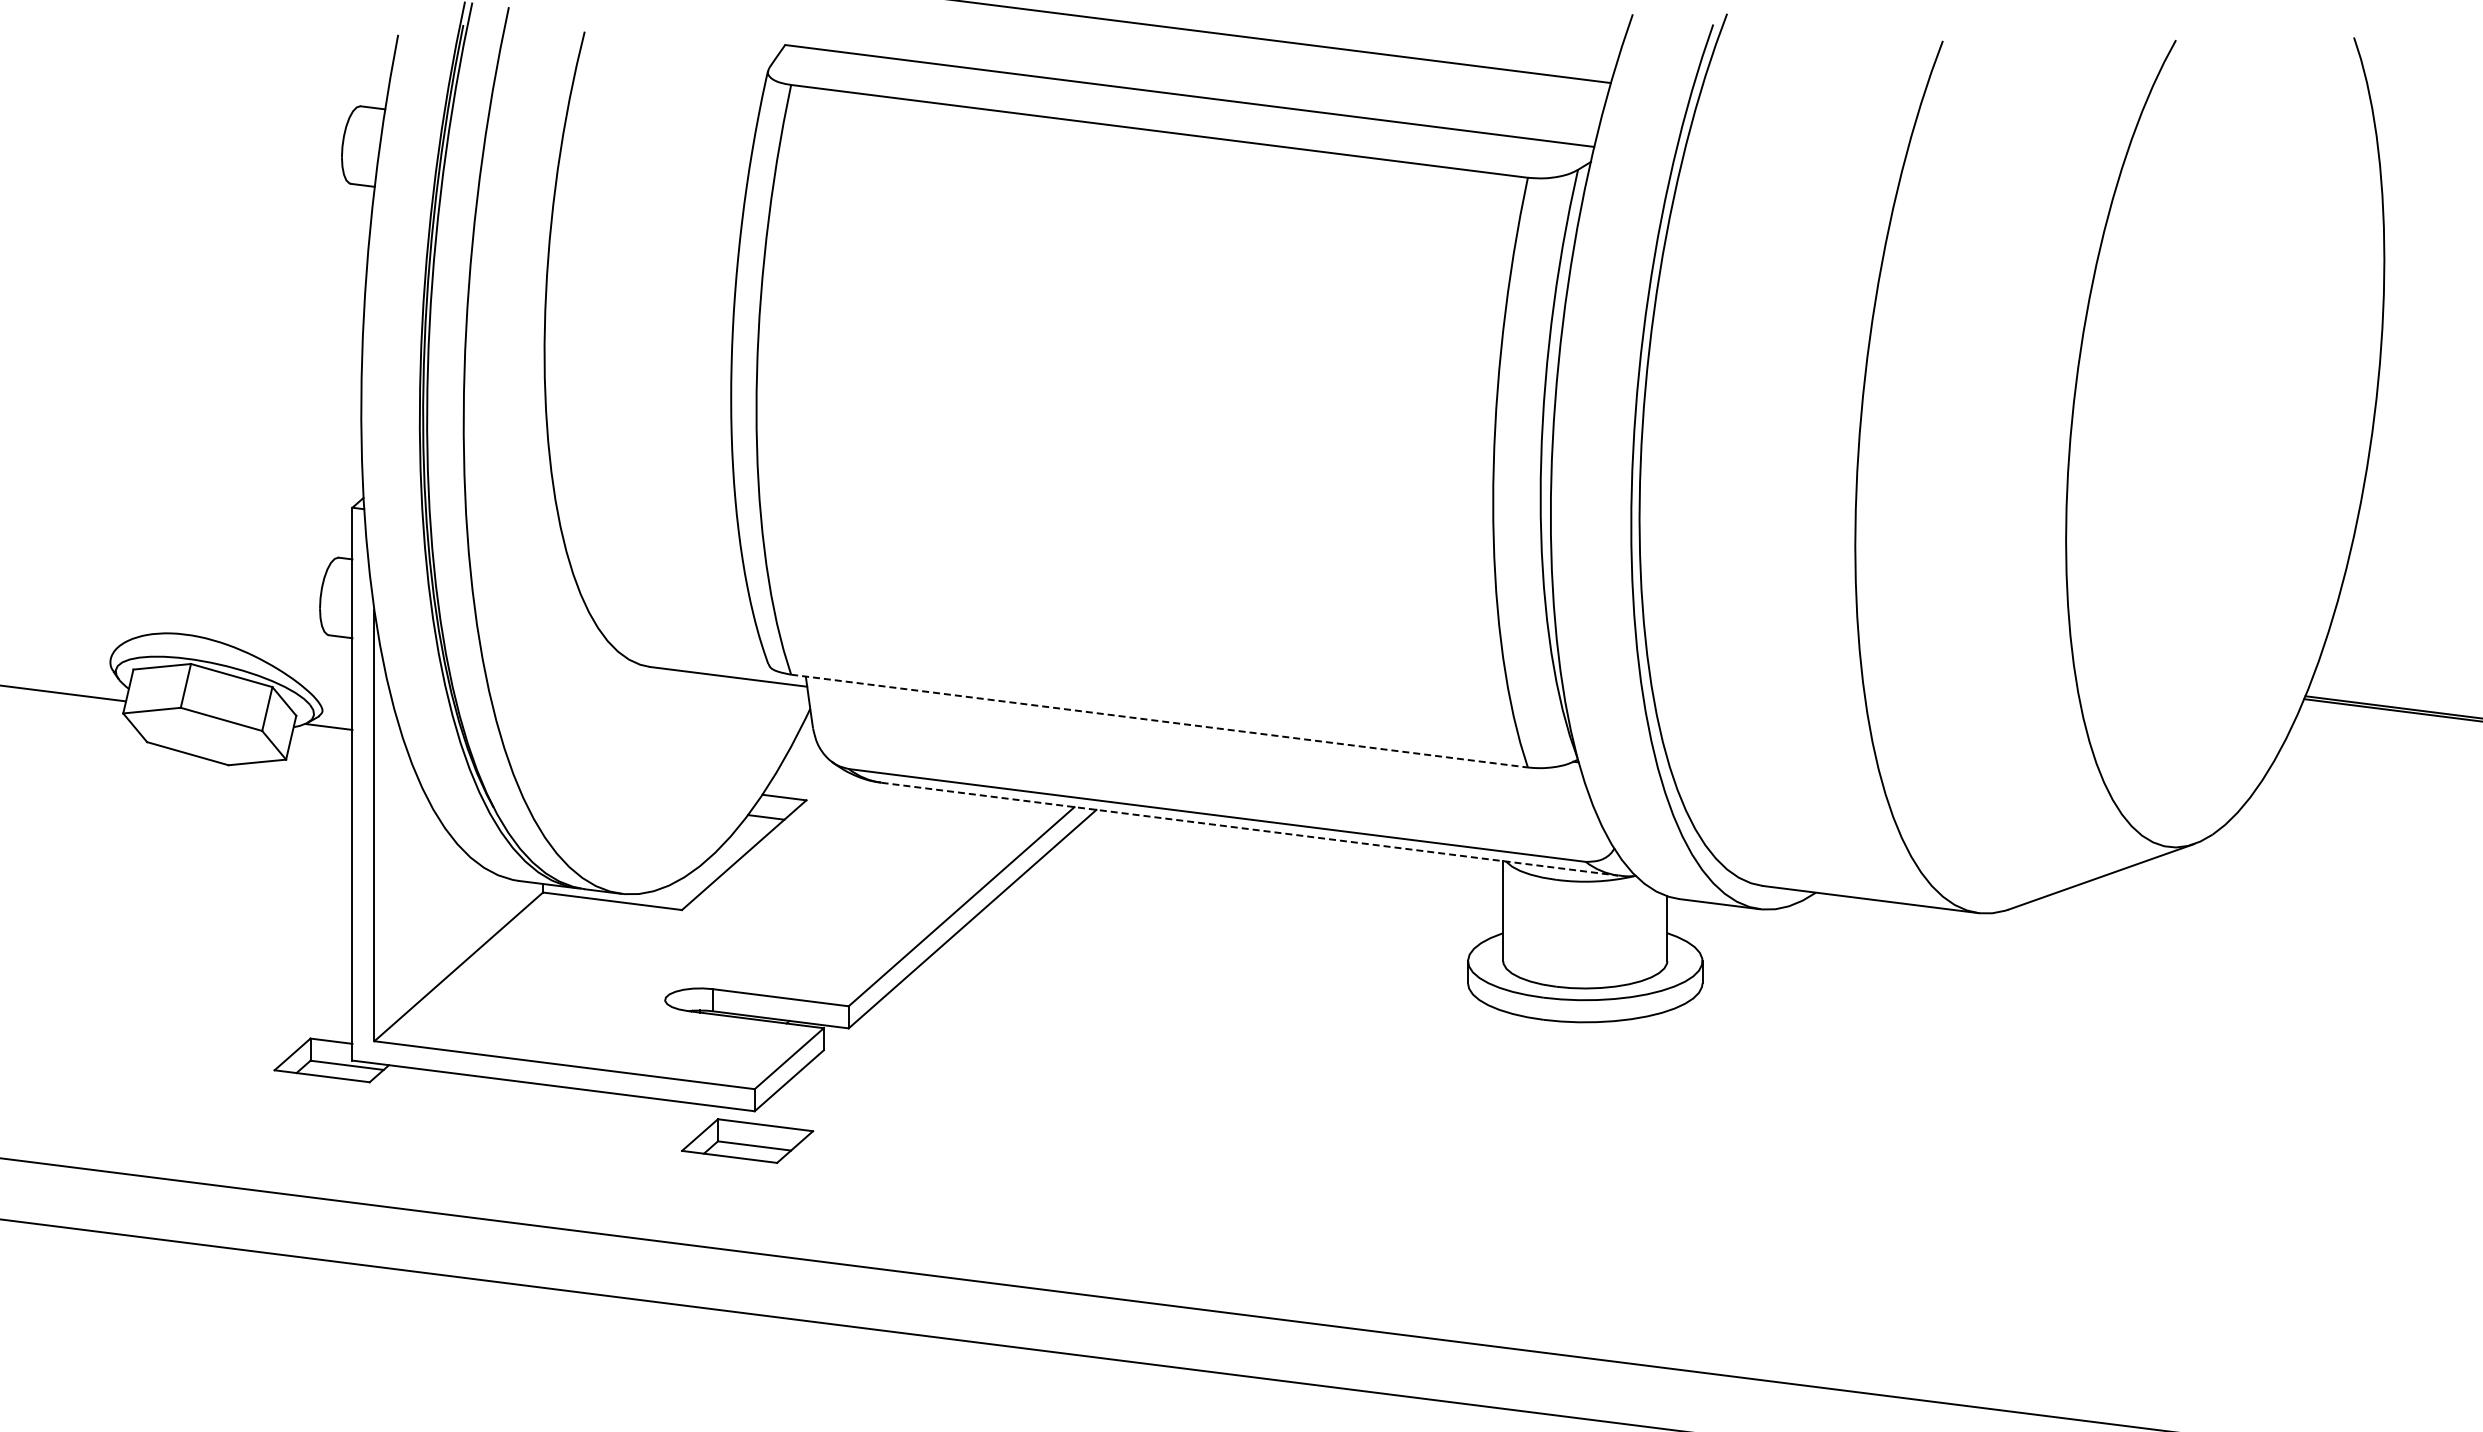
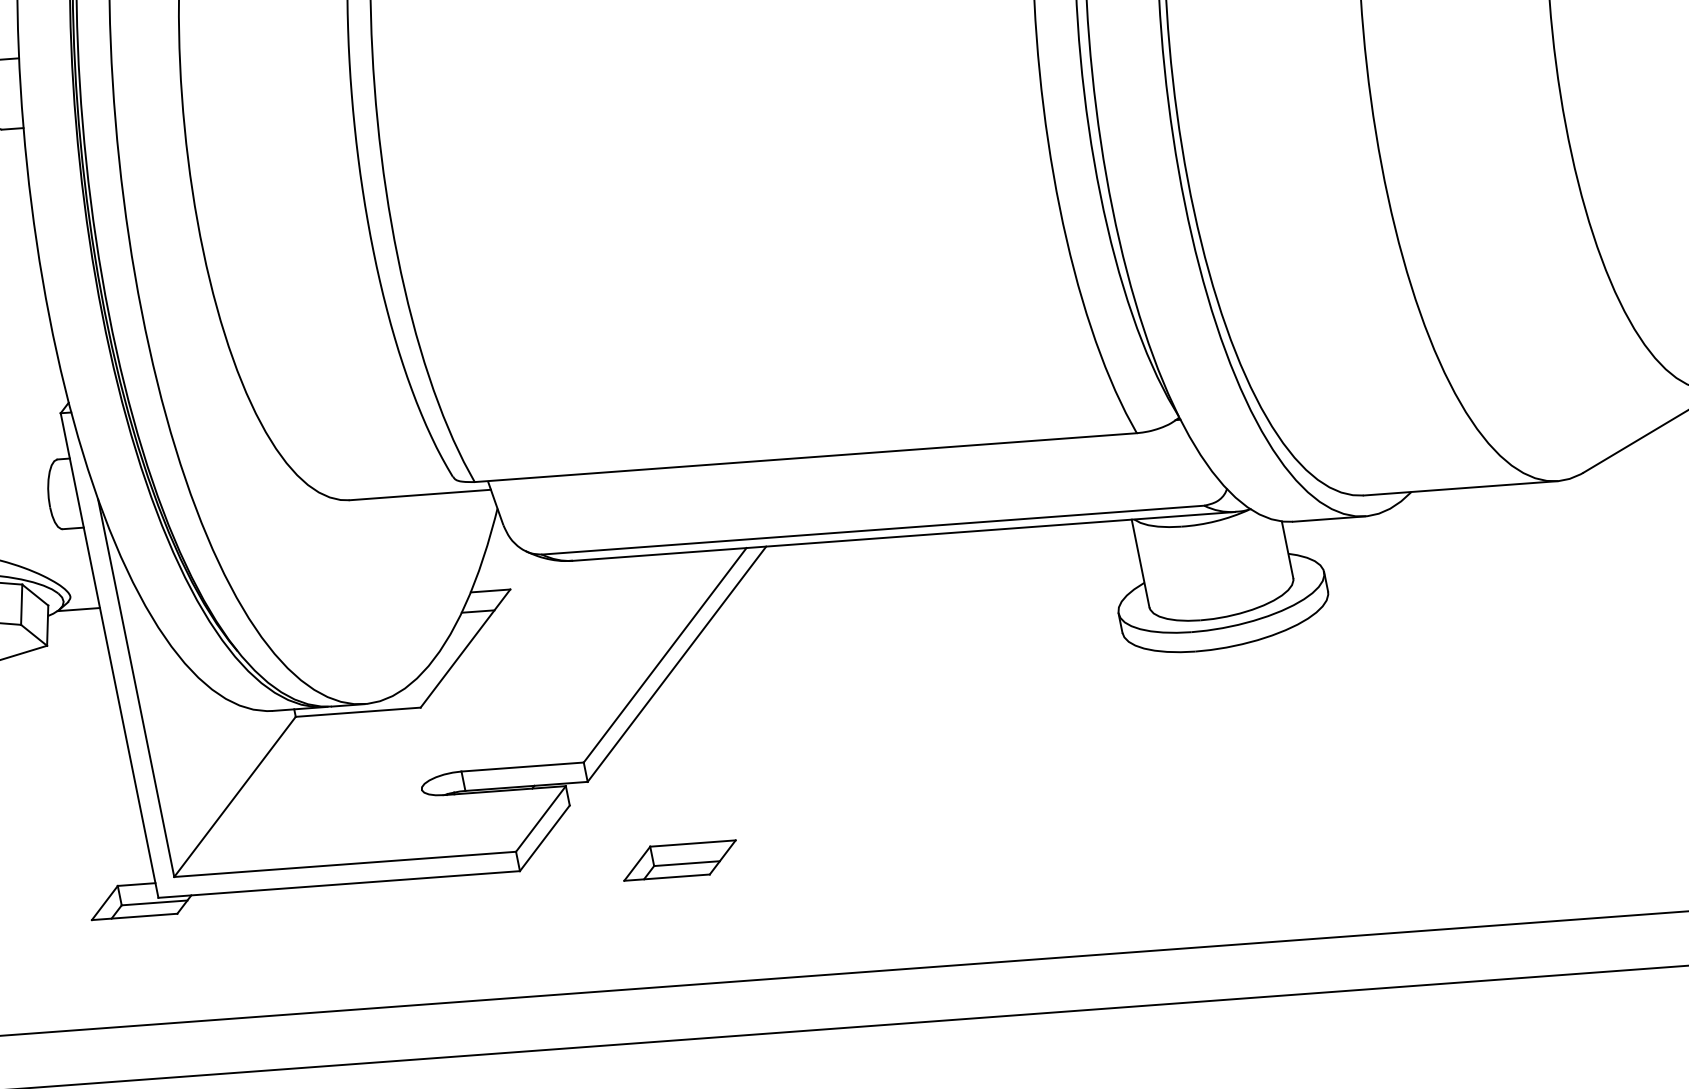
line: (1160, 721) -> (806, 457), dashed -> solid
line: (1250, 829) -> (904, 536), dashed -> solid
part: (747, 1140) -> (679, 860), moved

